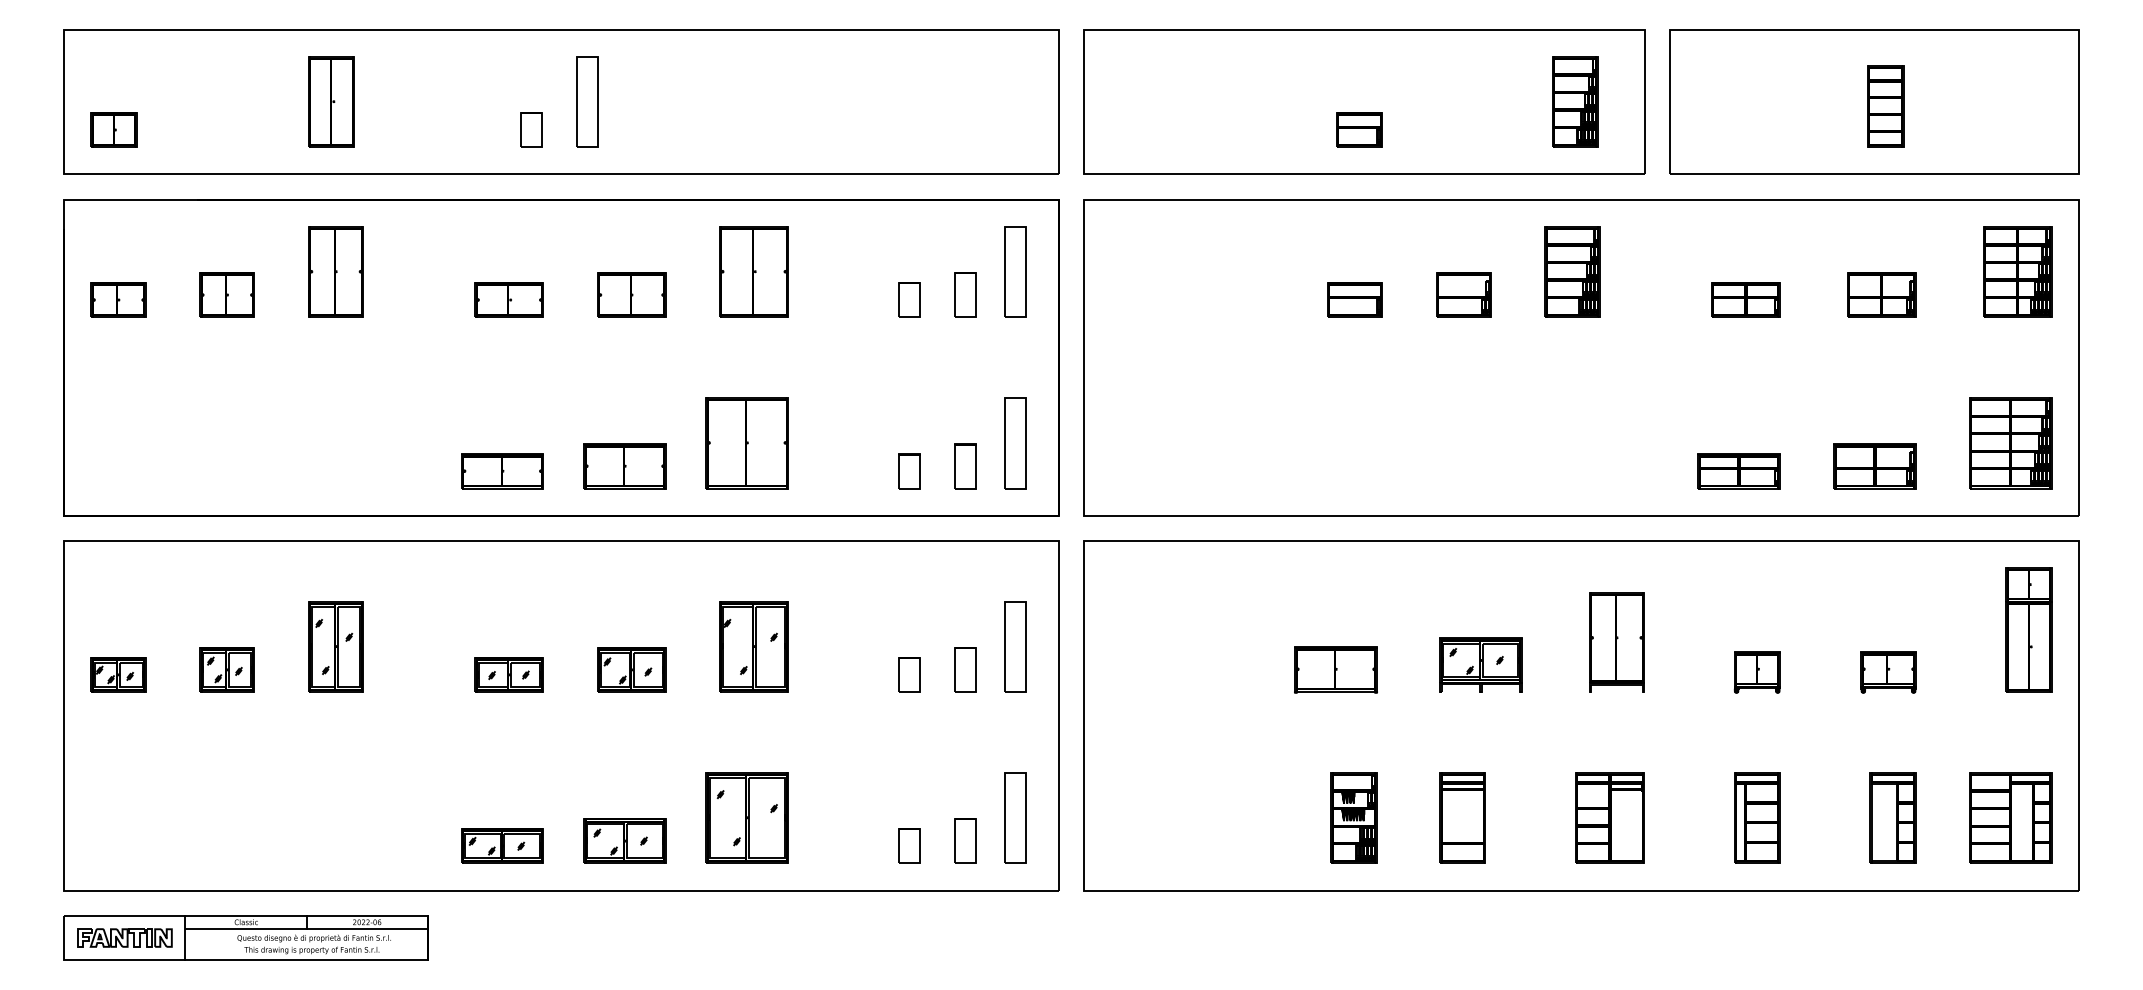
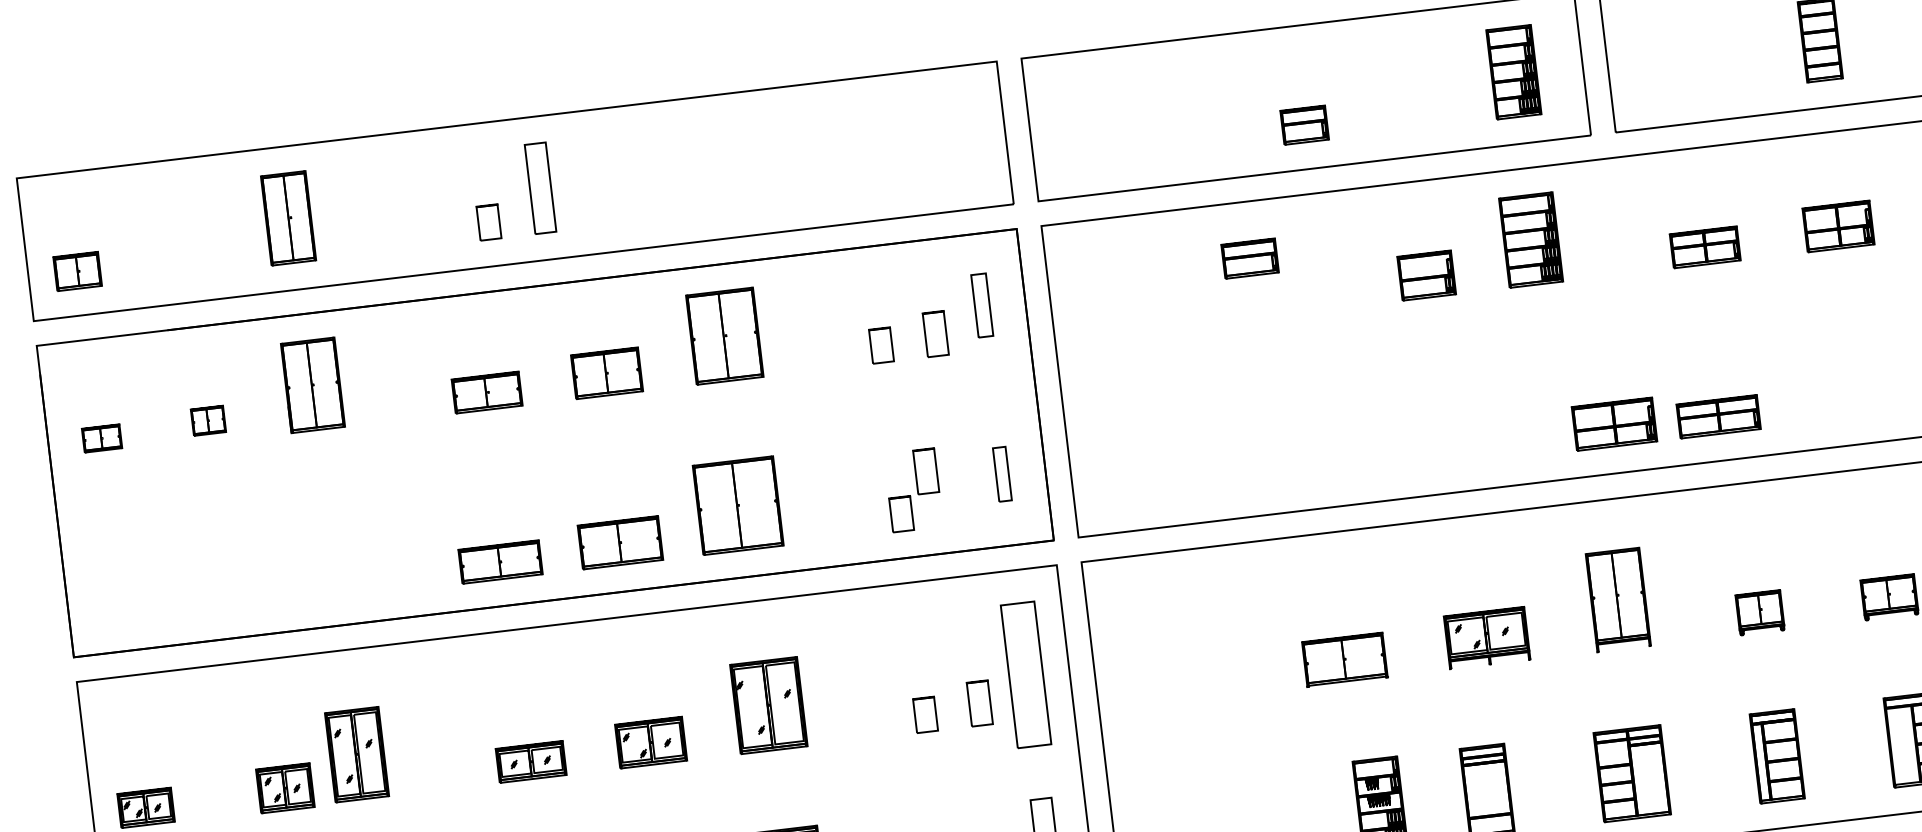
part: (1015, 271) -> (982, 304), size x0.7
part: (226, 294) -> (207, 420), size x0.6
part: (118, 299) -> (101, 437), size x0.7
part: (1354, 299) -> (1249, 258), moved
part: (1015, 443) -> (1002, 474), size x0.6
part: (965, 466) -> (926, 471), moved
part: (1874, 466) -> (1614, 424), moved
part: (1015, 646) -> (1026, 674), size x1.6
part: (226, 669) -> (284, 787), moved

